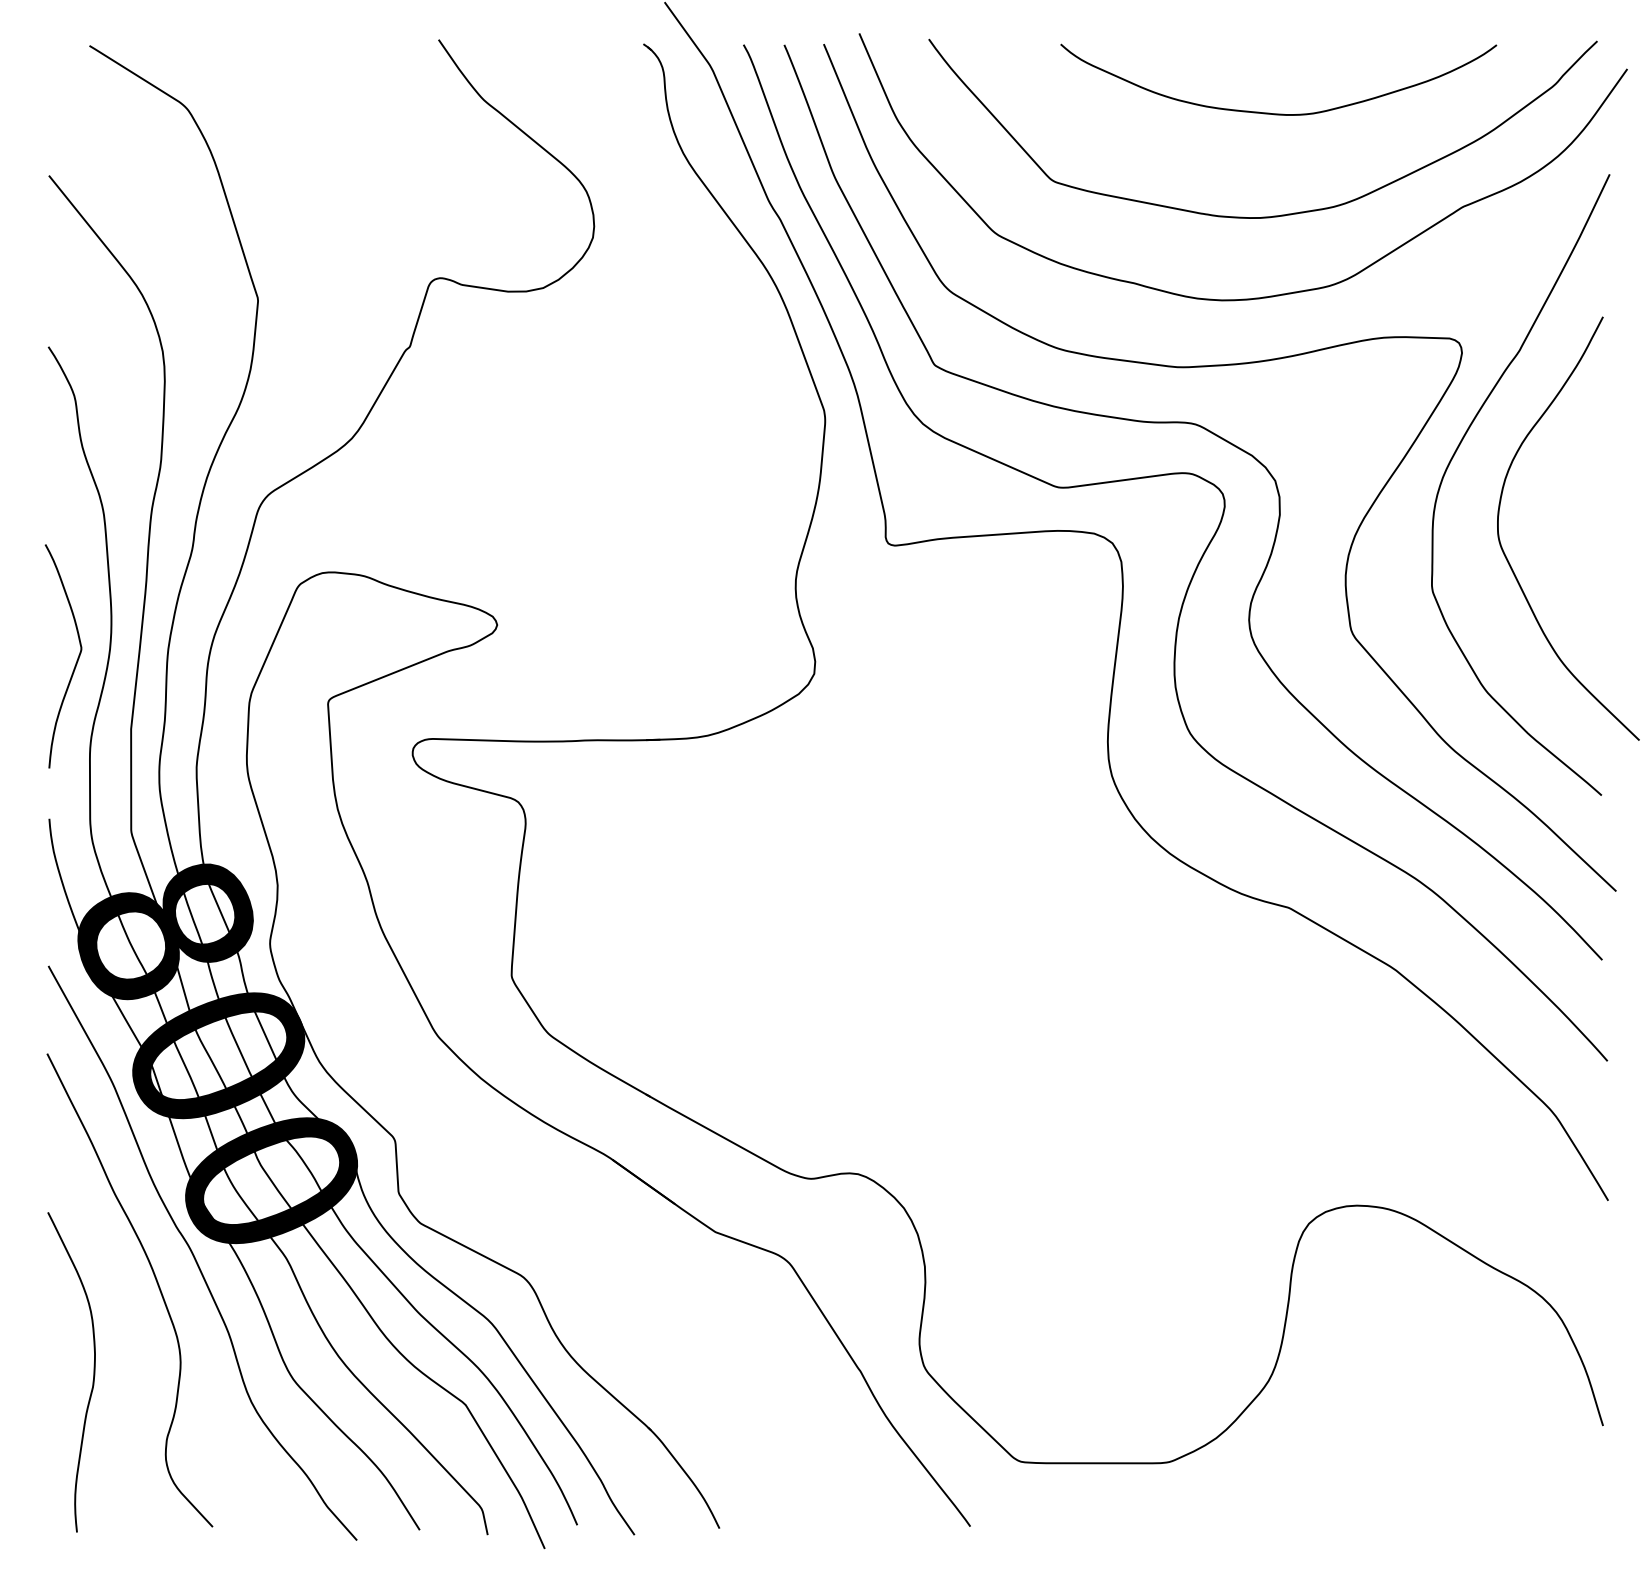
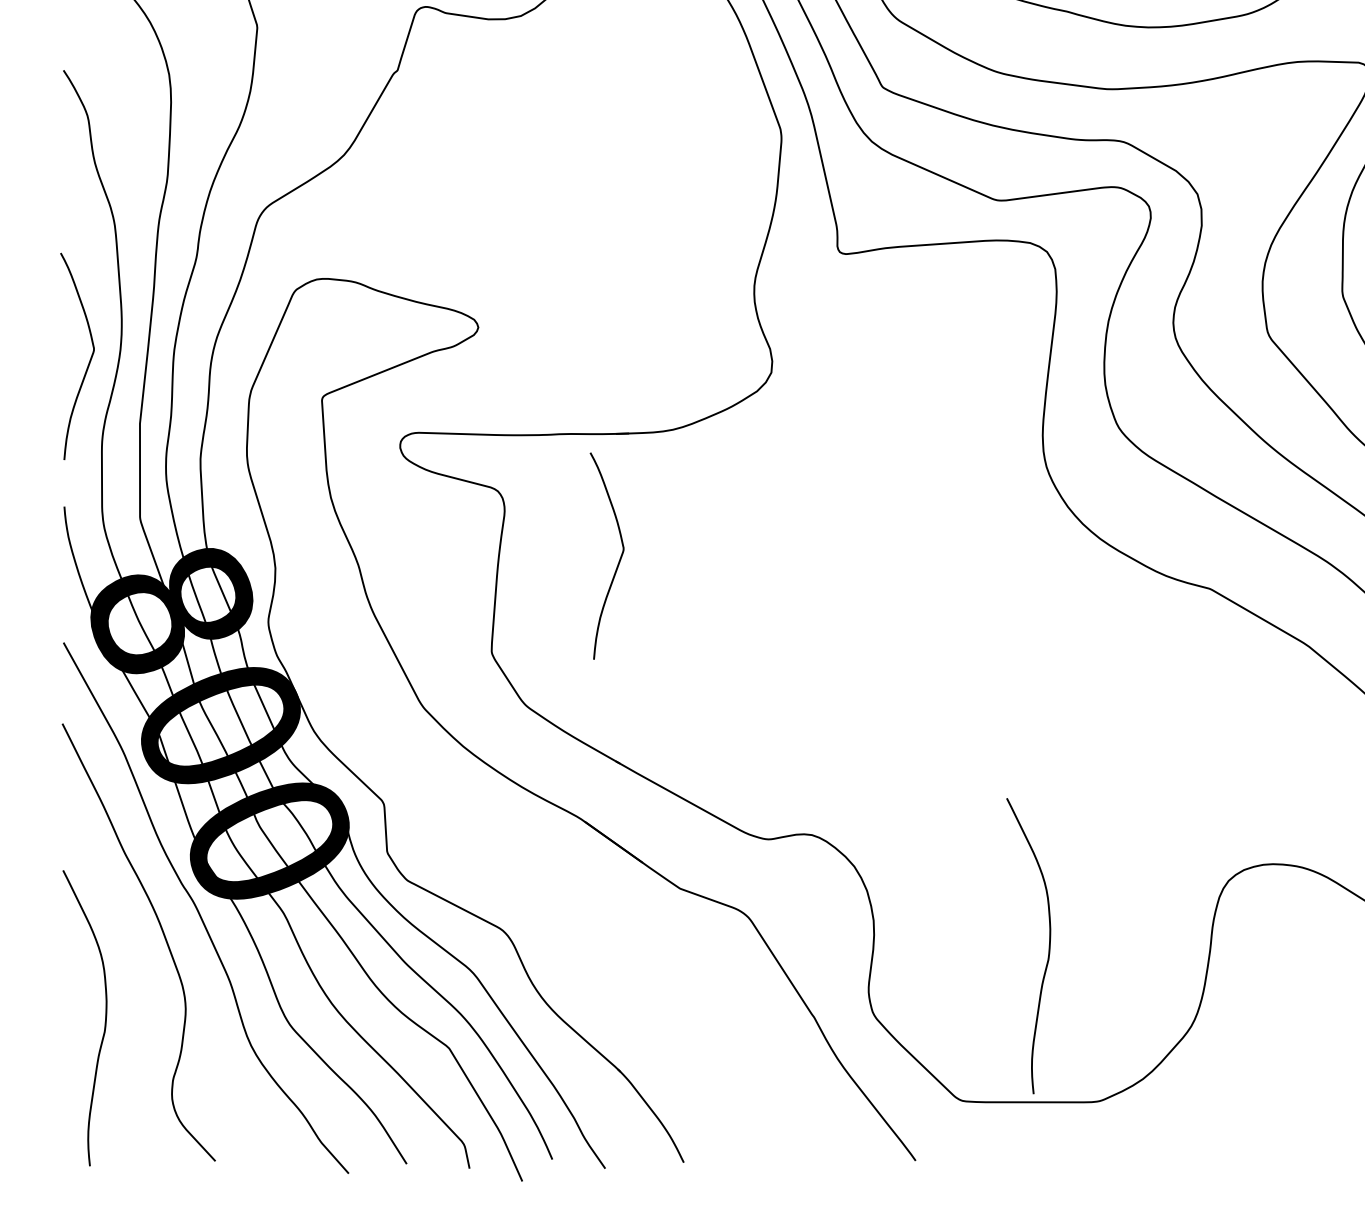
curve: (649, 876) -> (619, 559), added
curve: (1114, 1294) -> (1048, 946), added

